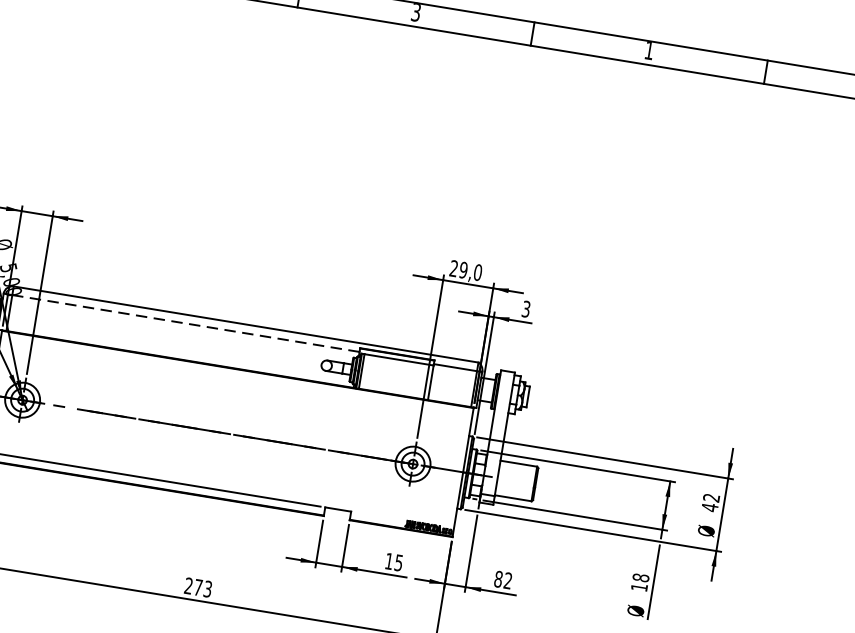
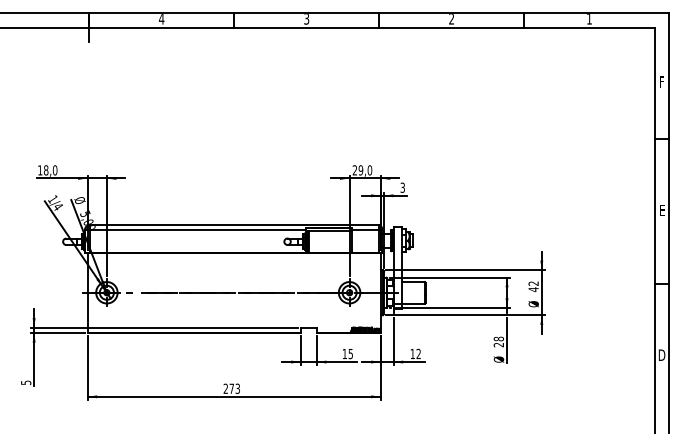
text: (648, 51) -> (451, 19), 1 -> 2
line: (186, 324) -> (198, 230), dashed -> solid
text: (498, 578) -> (412, 353), 82 -> 12
text: (638, 588) -> (498, 345), 18 -> 28

